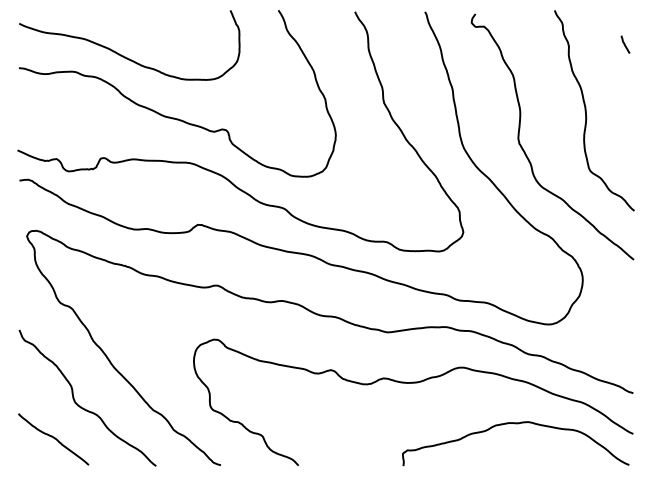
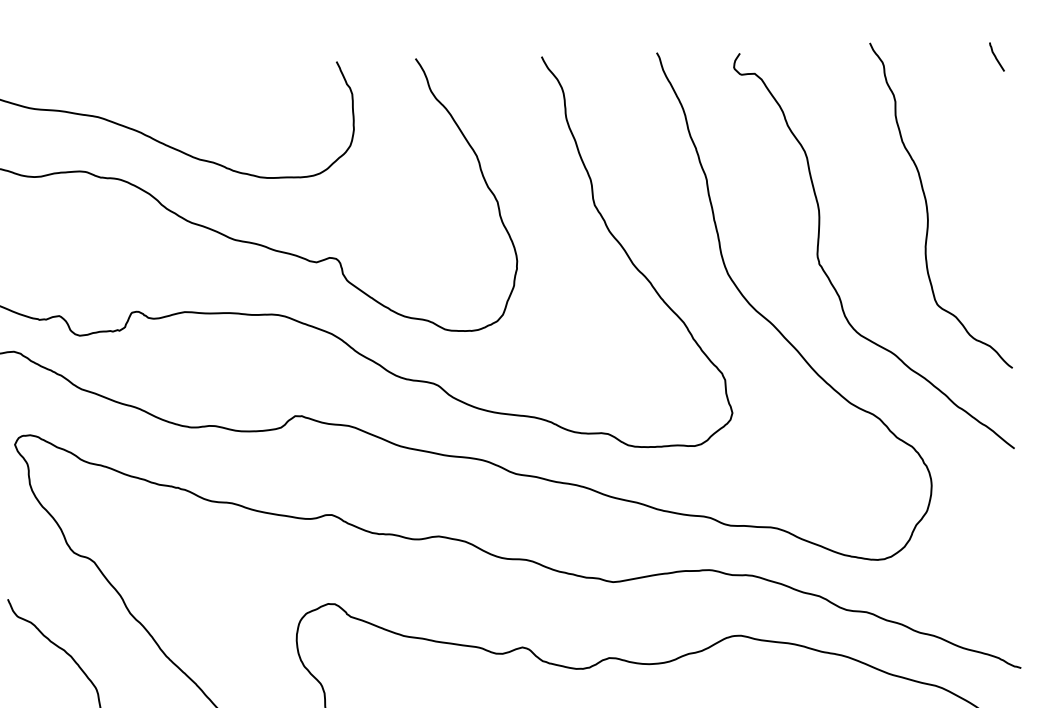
line: (625, 44) -> (996, 56), moved

